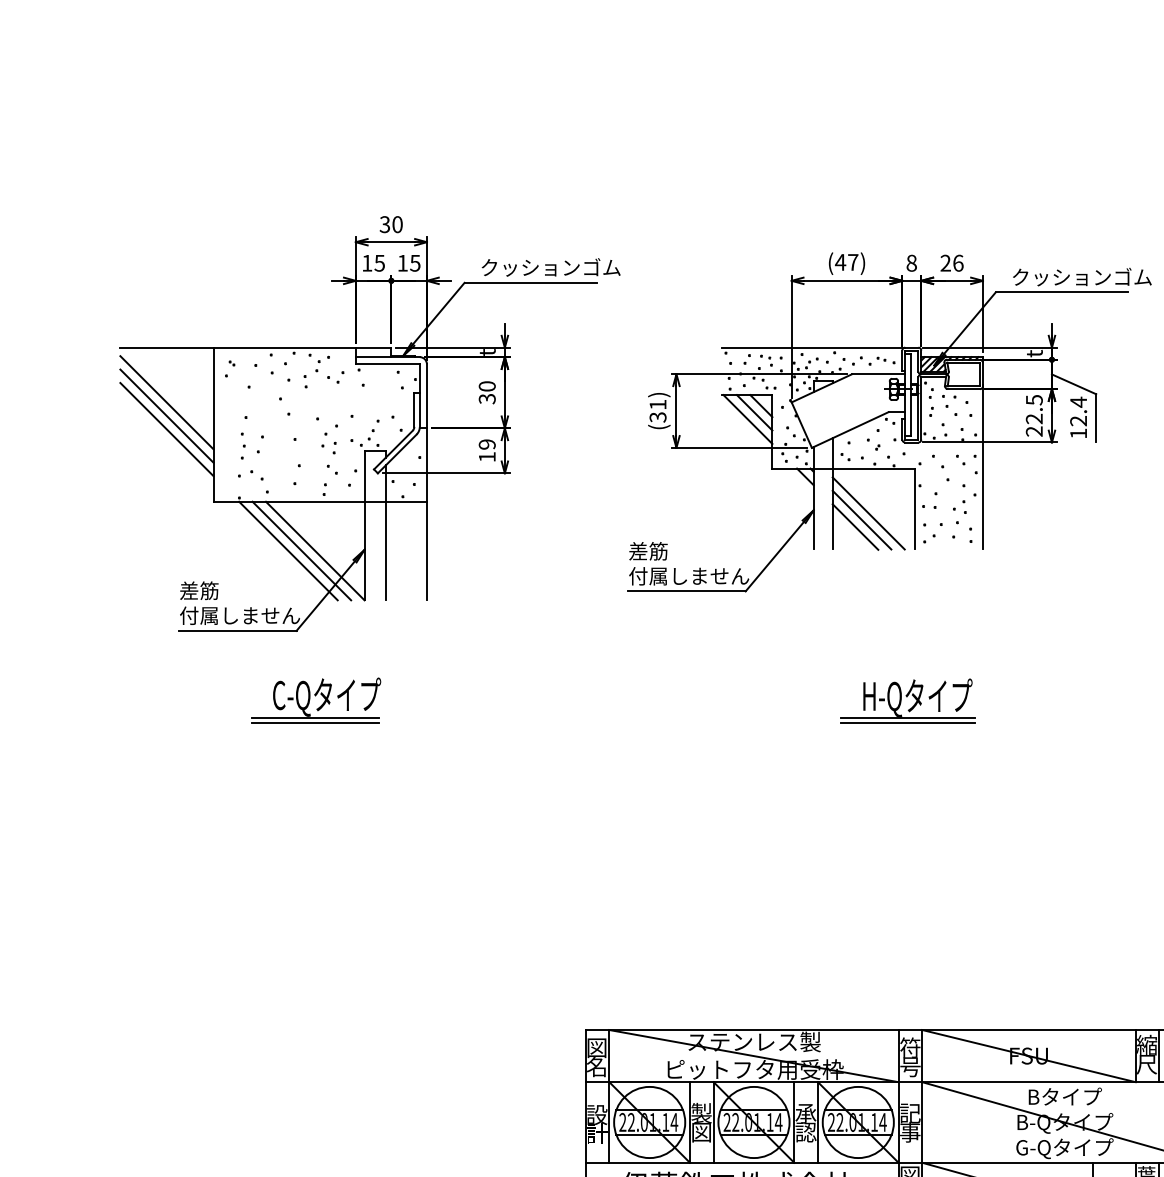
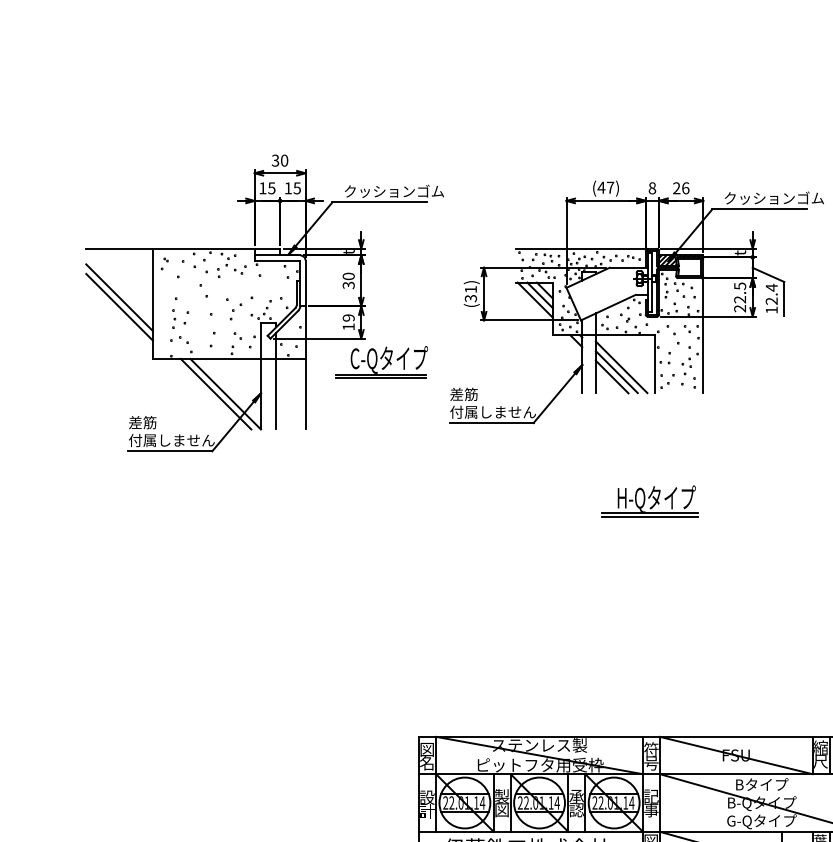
line: (166, 402) -> (119, 287), removed
part: (334, 447) -> (239, 320), removed
line: (288, 550) -> (206, 393), removed
part: (316, 700) -> (381, 362), moved

